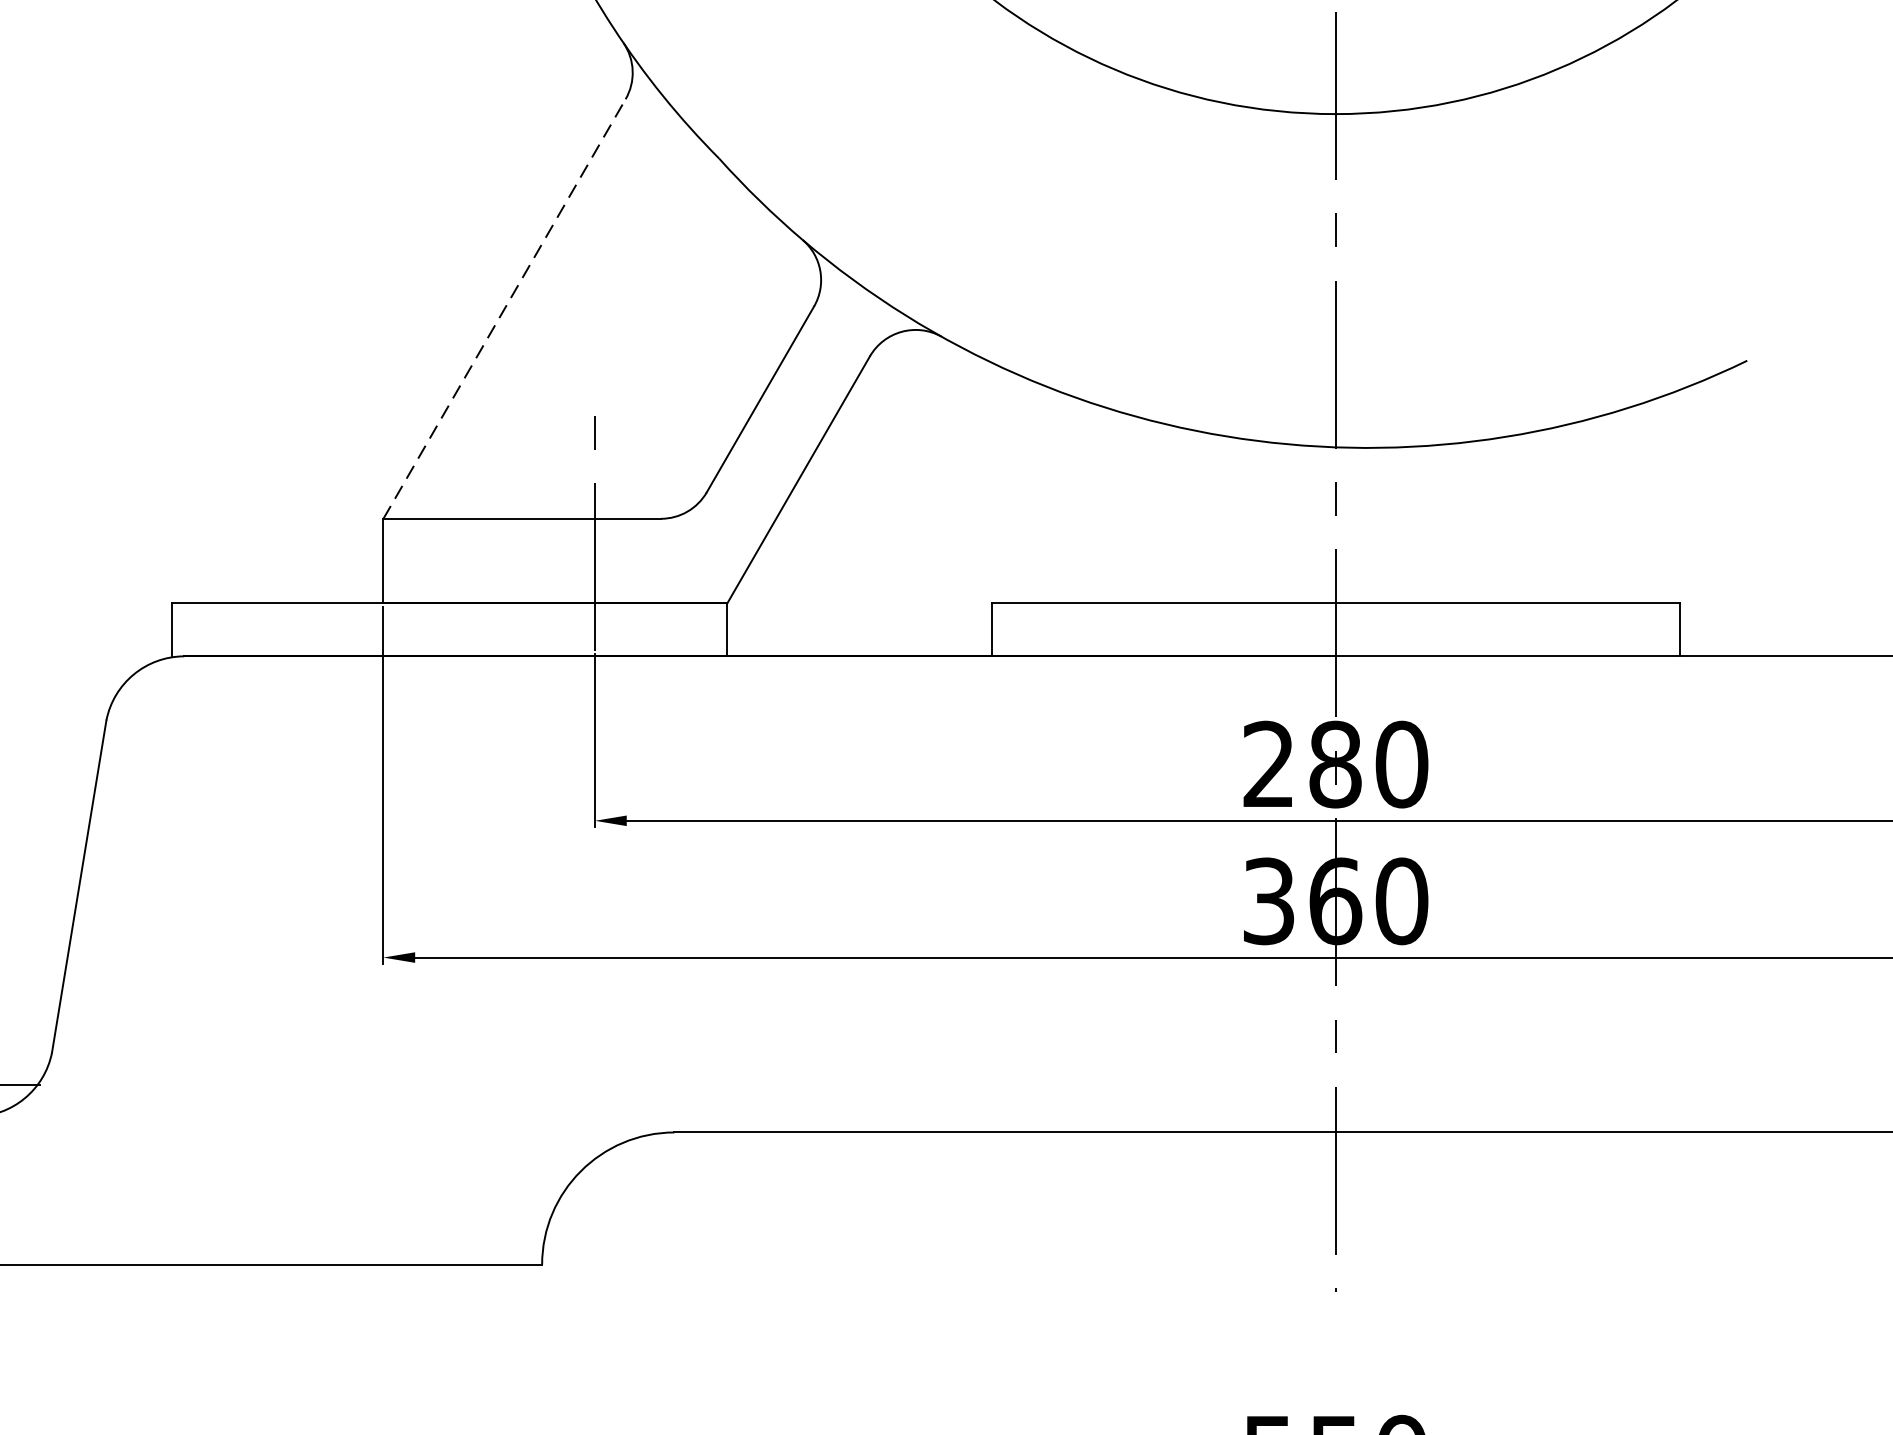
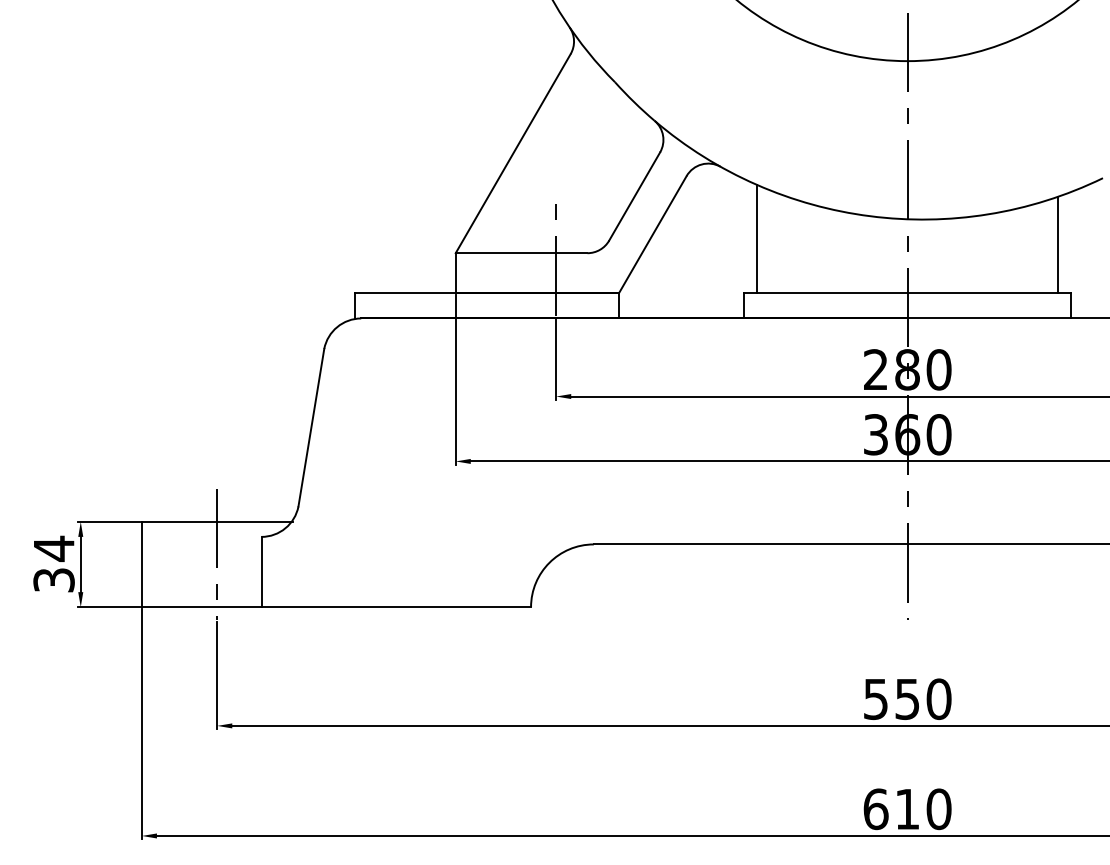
line: (505, 308) -> (513, 153), dashed -> solid
line: (1019, 487) -> (757, 238), added
line: (1653, 500) -> (1058, 244), added

